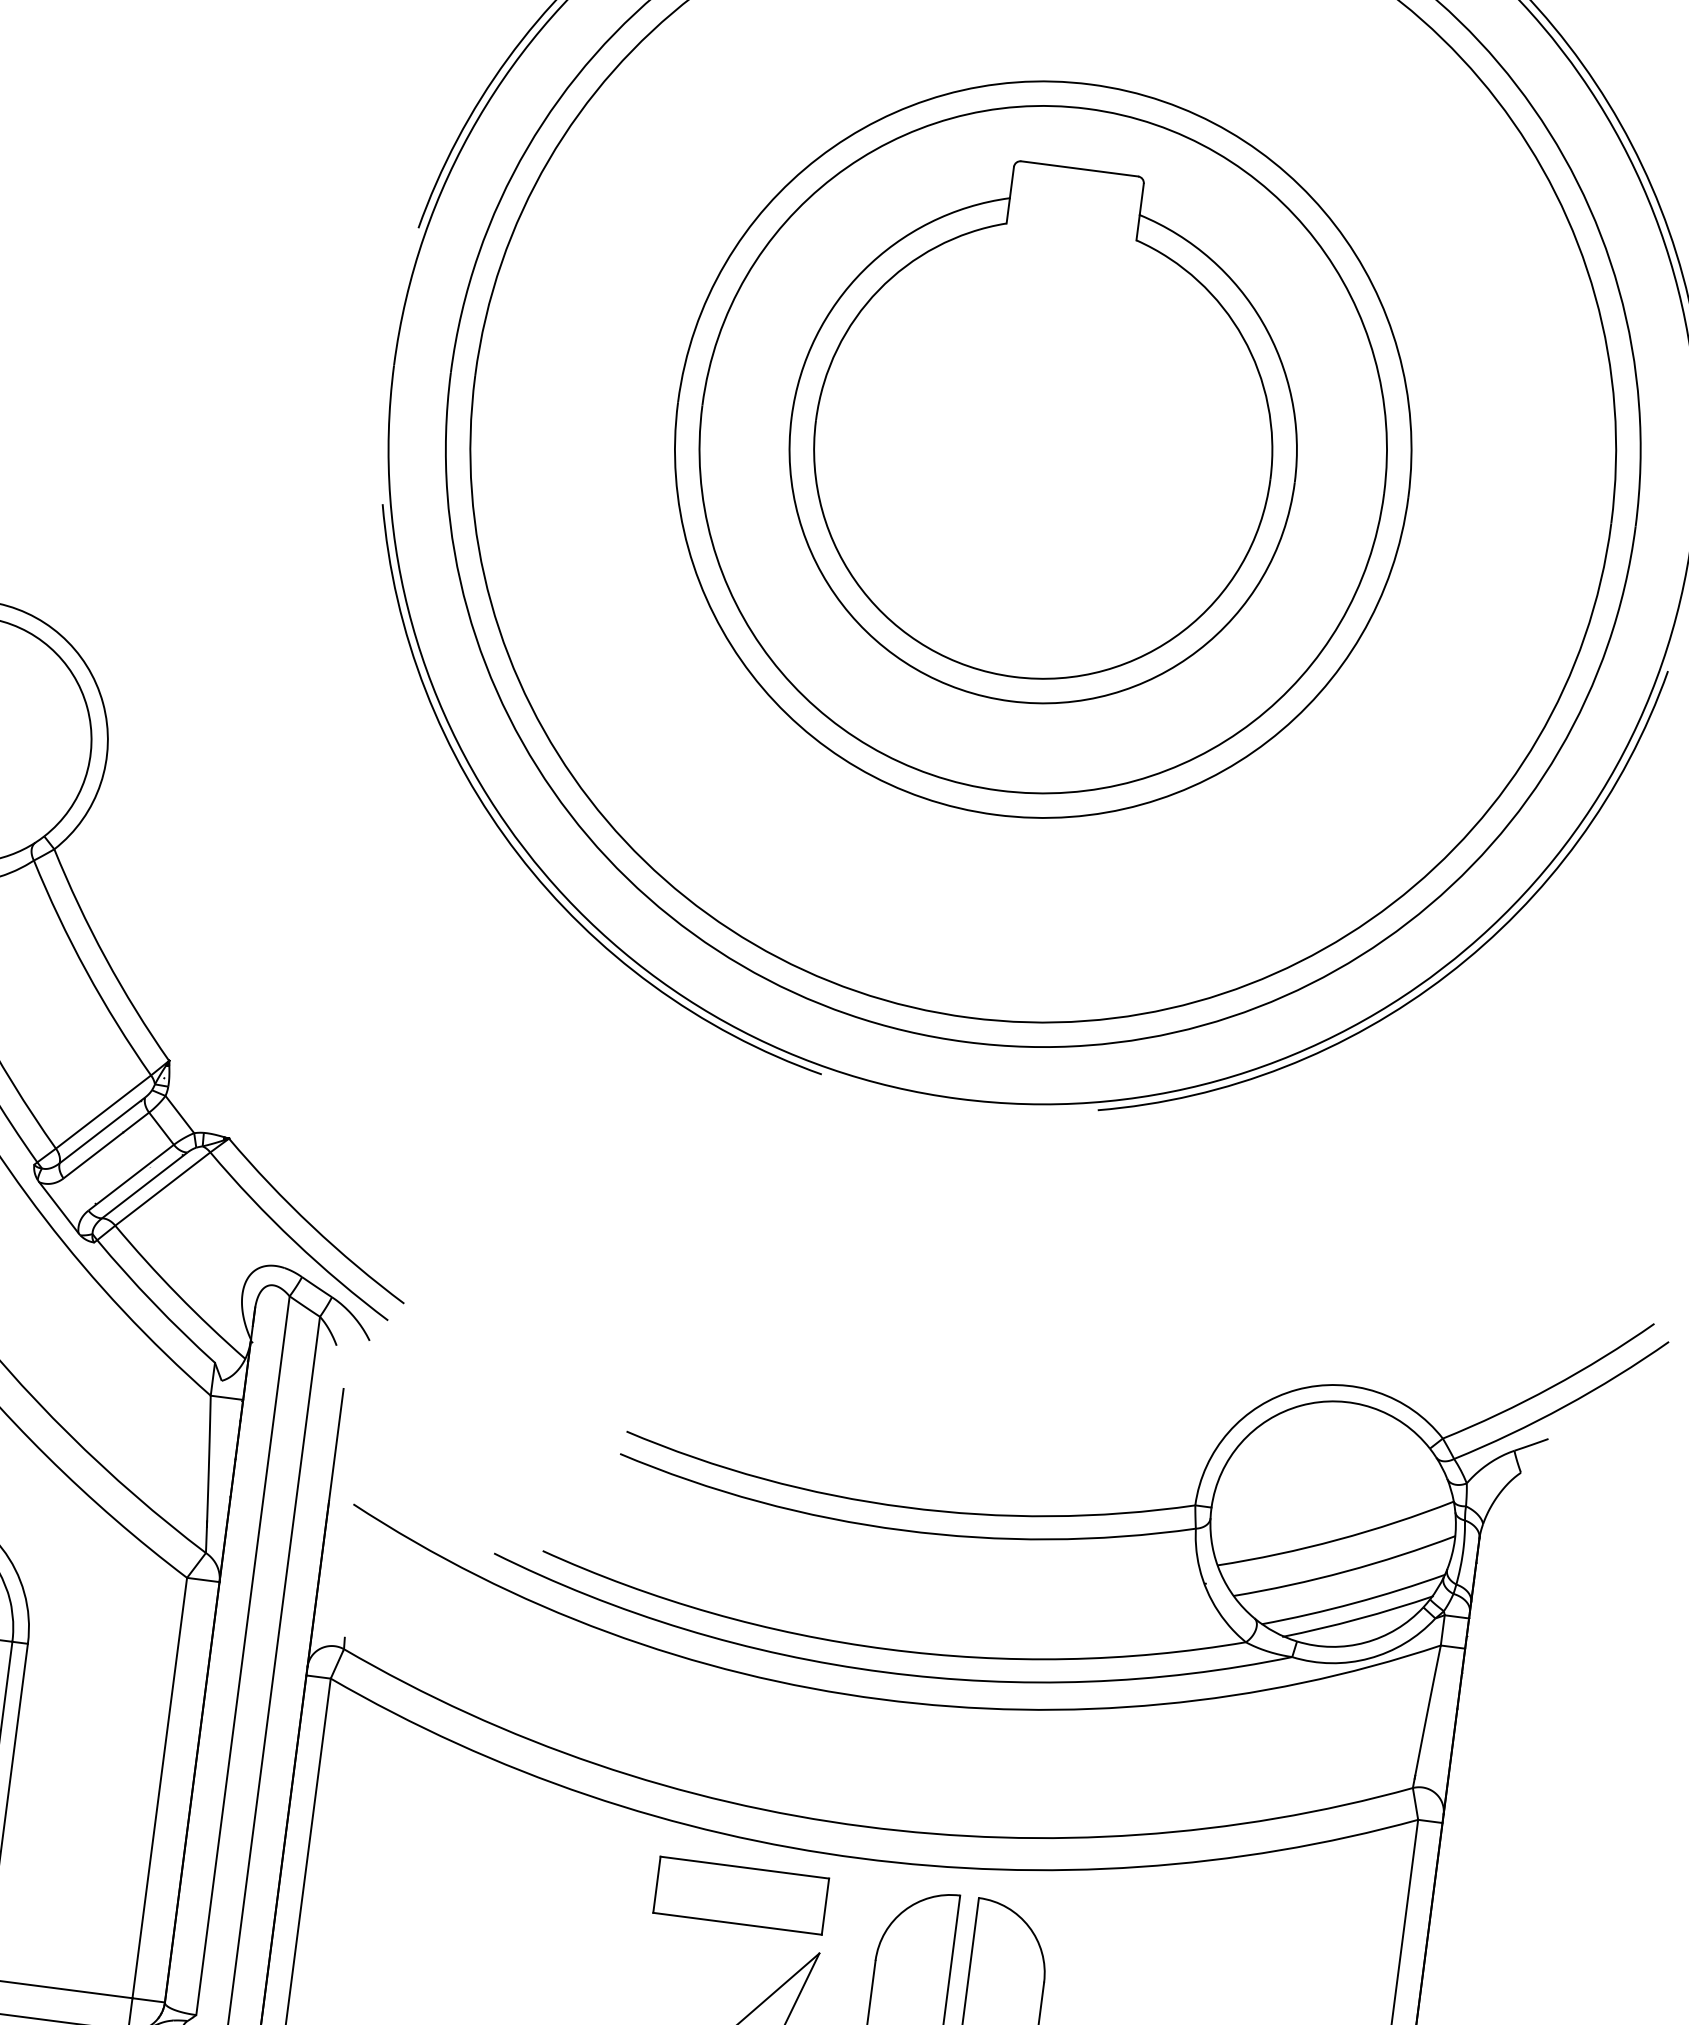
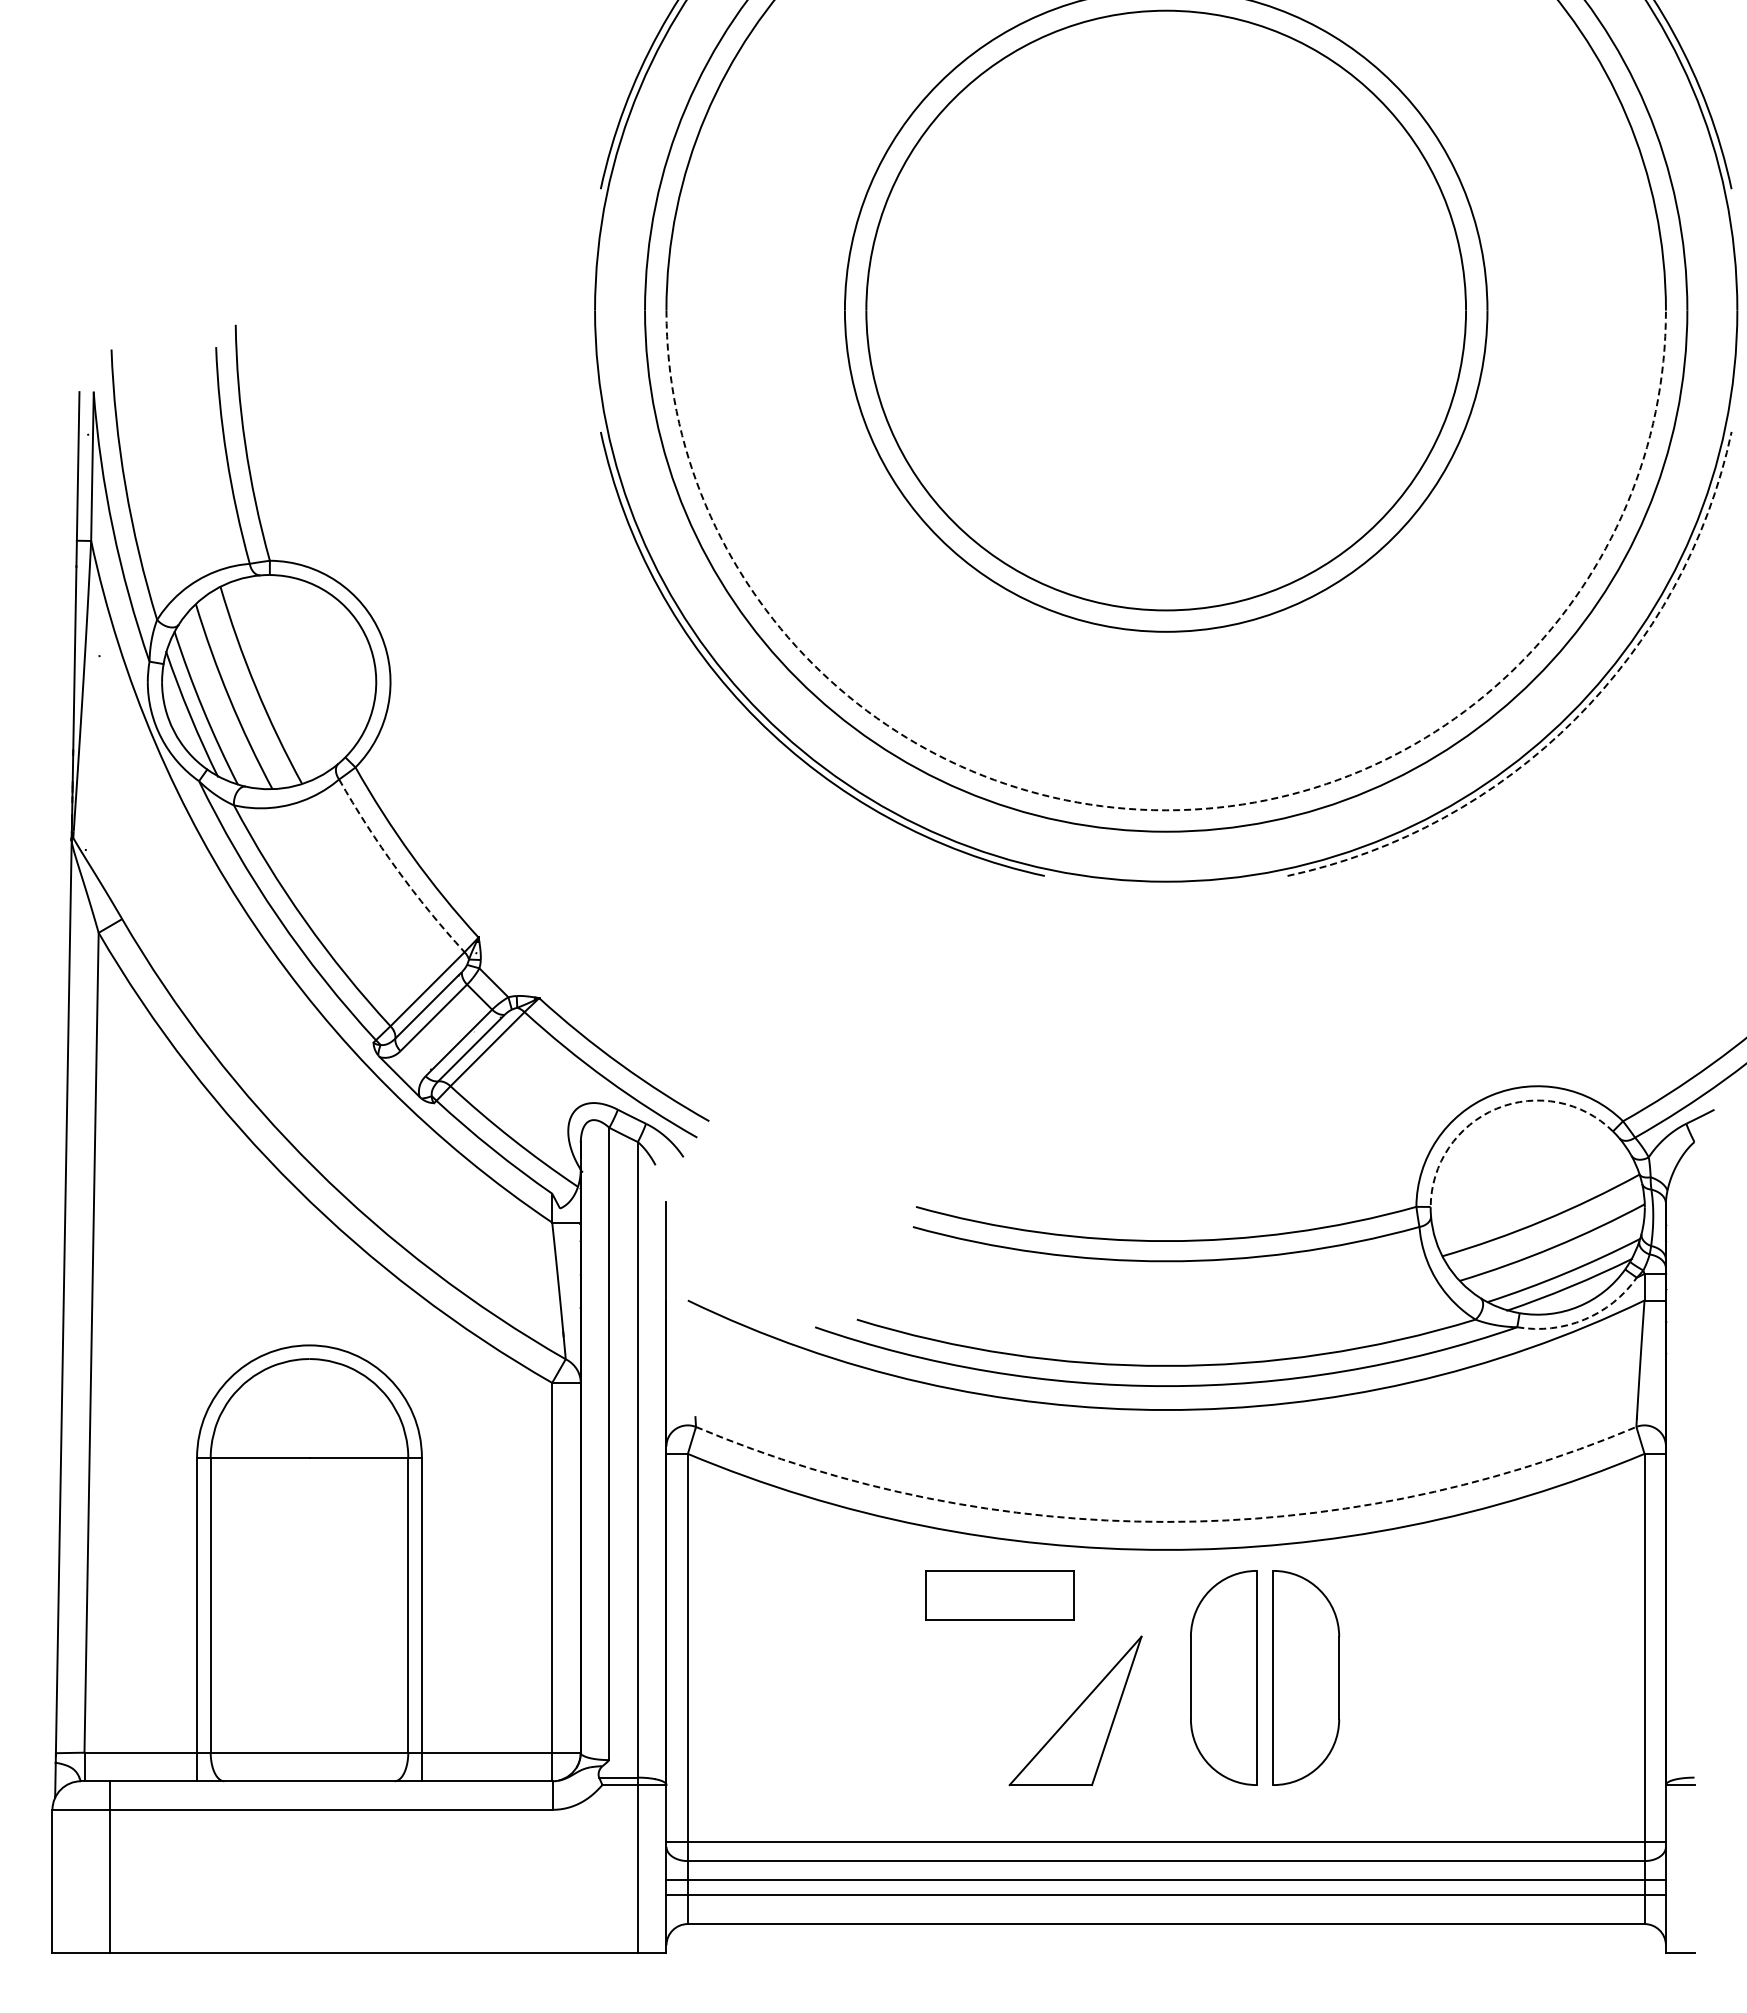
part: (1045, 434) -> (1166, 297), removed
arc: (87, 971) -> (397, 869), solid -> dashed
arc: (1448, 974) -> (1575, 719), solid -> dashed
arc: (969, 1017) -> (1166, 810), solid -> dashed
arc: (1300, 1405) -> (1496, 1108), solid -> dashed
arc: (1369, 1658) -> (1584, 1319), solid -> dashed
arc: (864, 1826) -> (1166, 1521), solid -> dashed
part: (740, 1895) -> (999, 1595), moved

